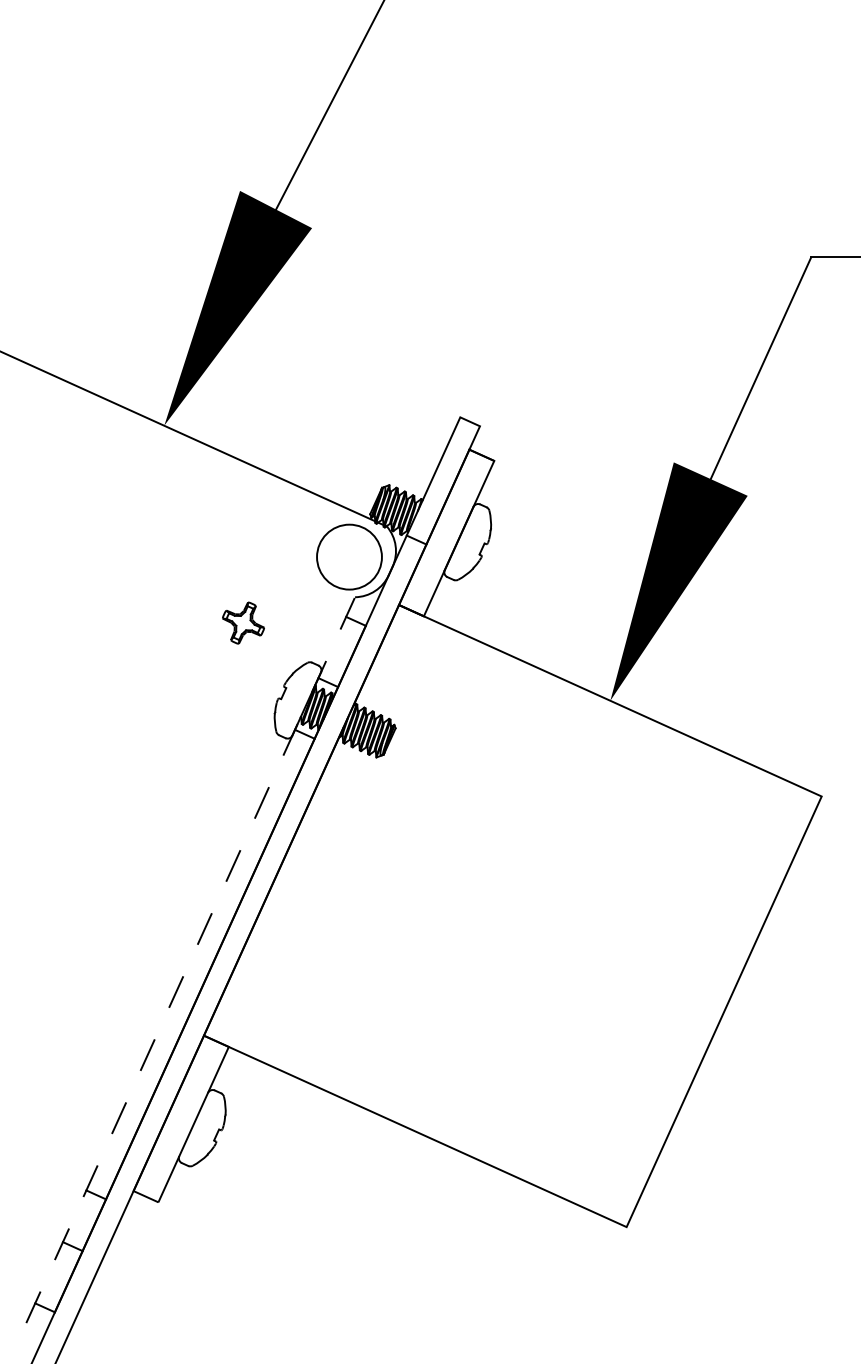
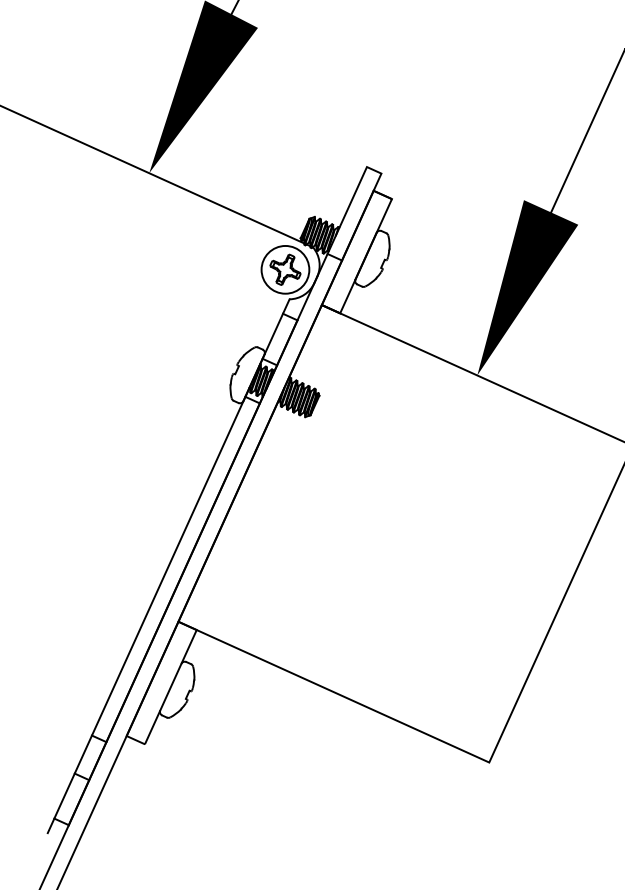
part: (243, 622) -> (285, 269), moved
line: (190, 959) -> (168, 565), dashed -> solid

